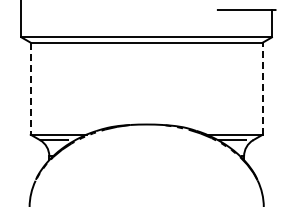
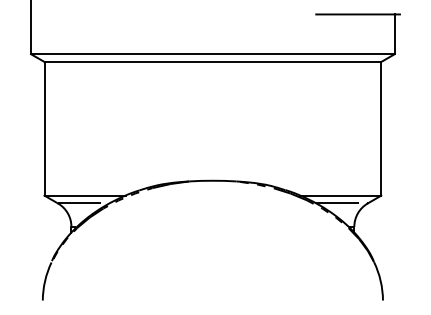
line: (262, 88) -> (381, 128), dashed -> solid
line: (30, 89) -> (44, 129), dashed -> solid

